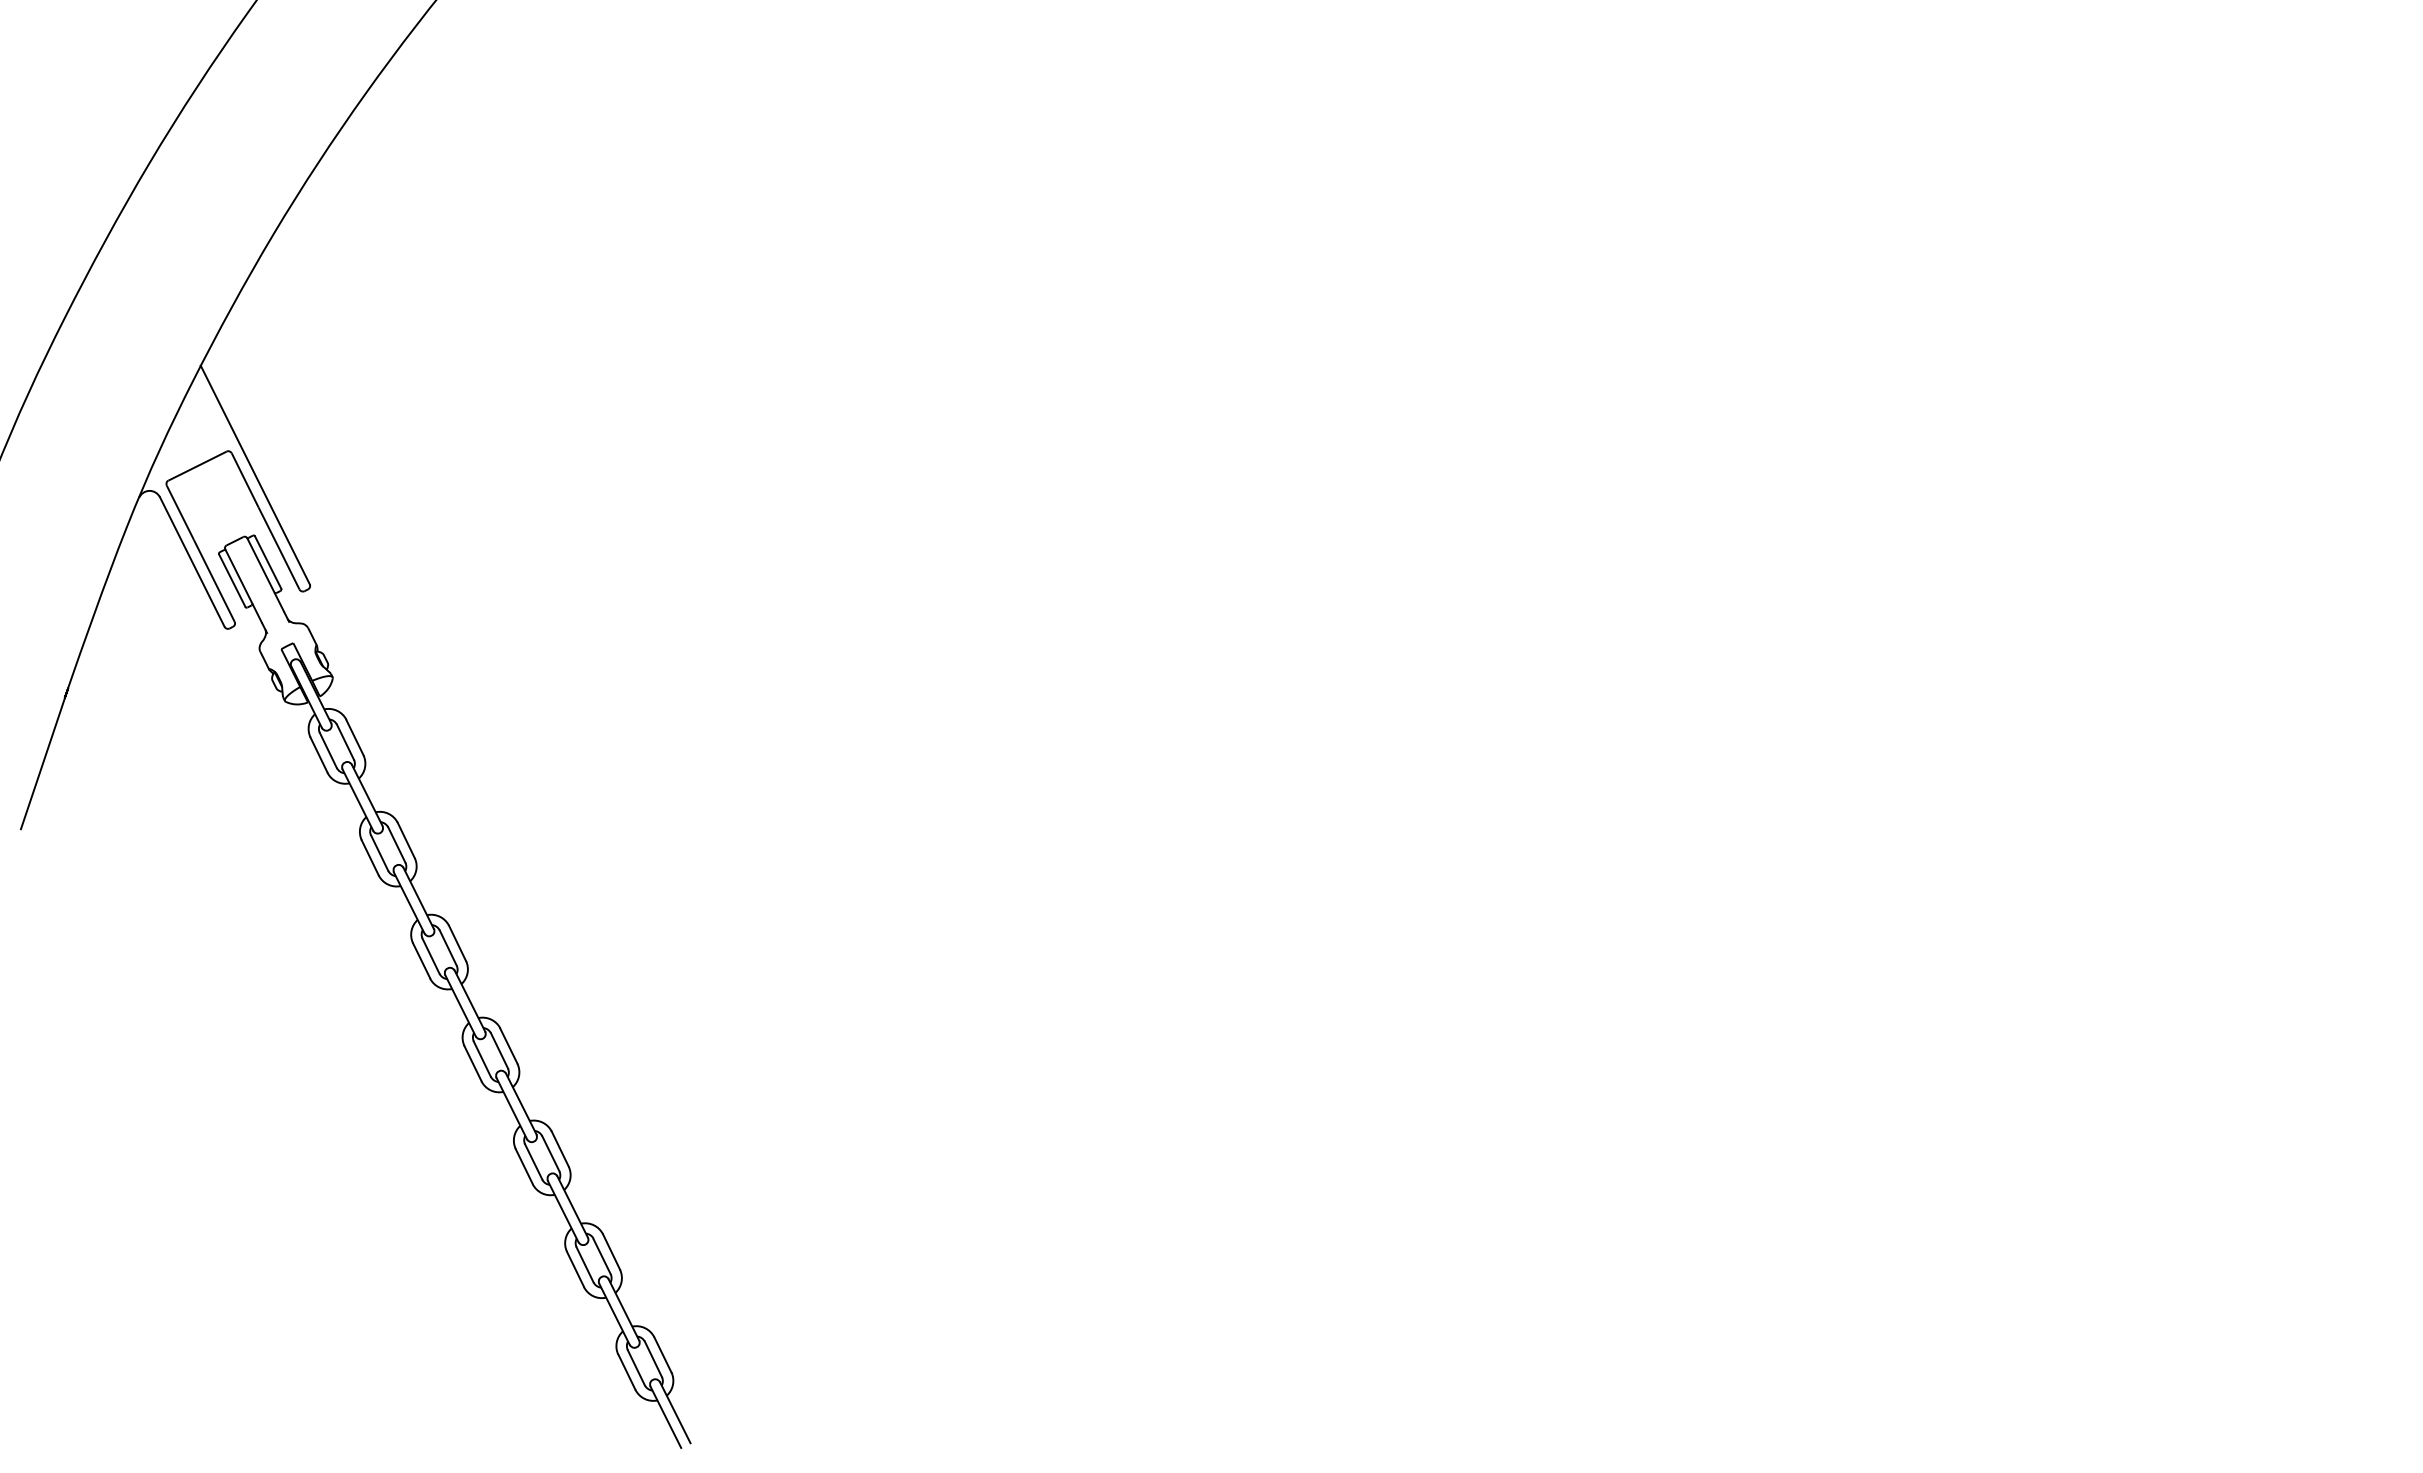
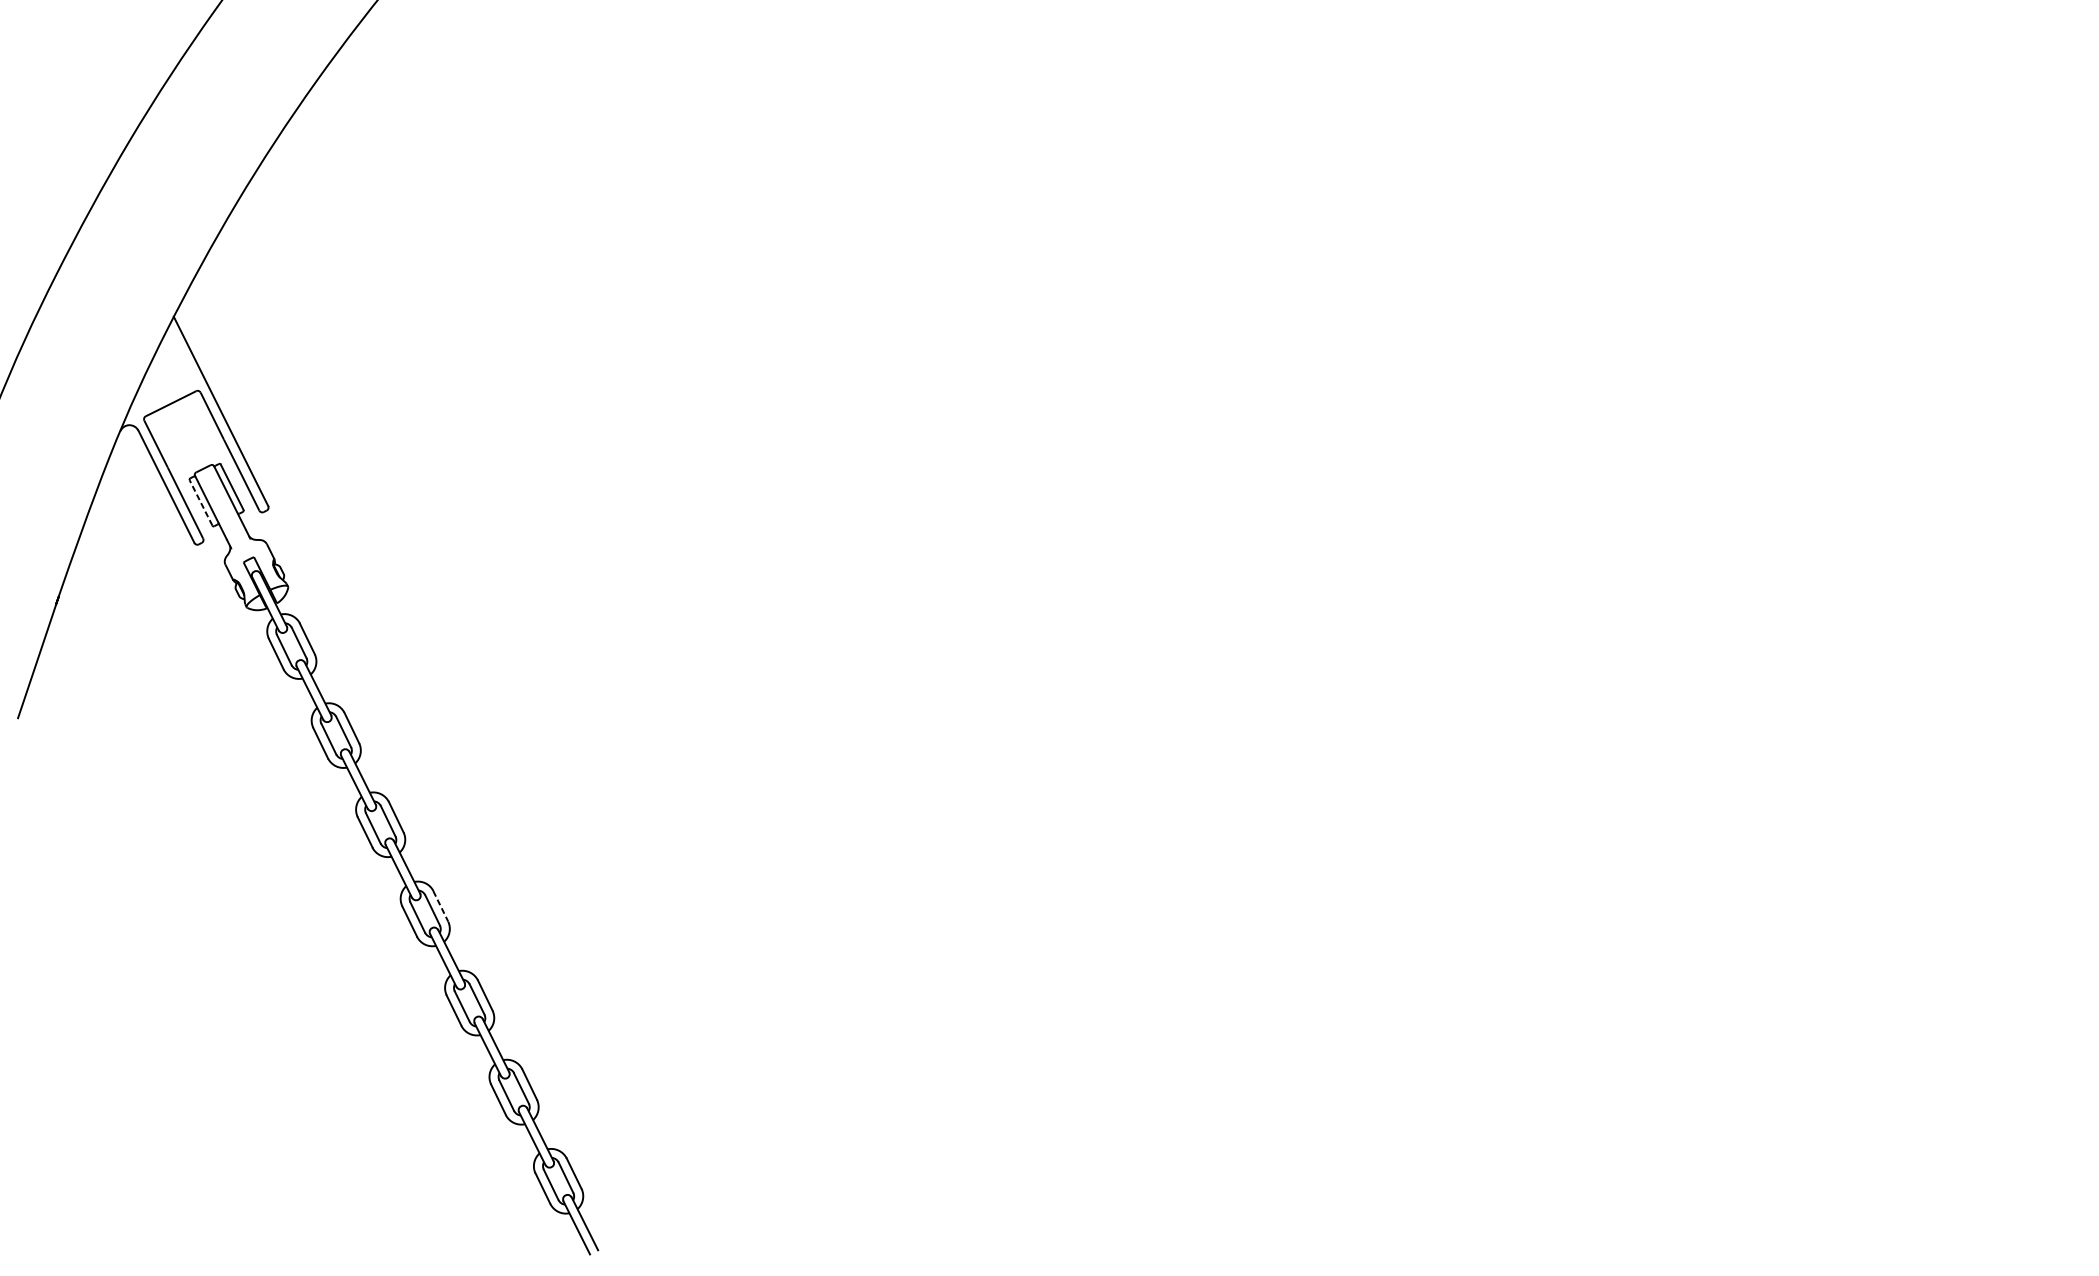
line: (231, 580) -> (200, 502), solid -> dashed
line: (508, 1046) -> (440, 906), solid -> dashed

